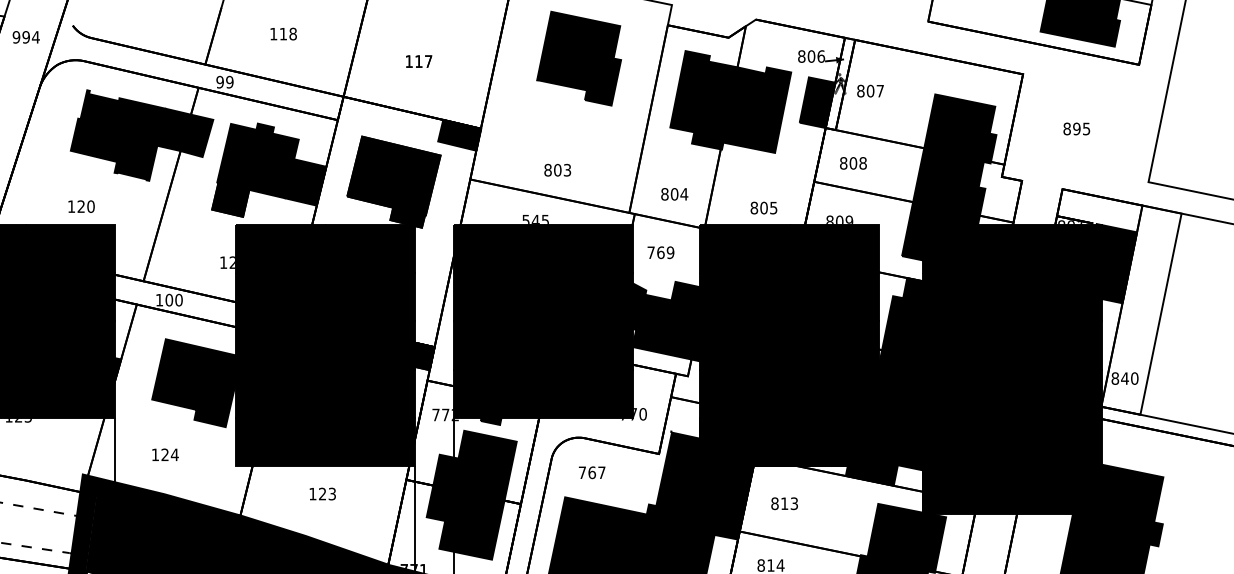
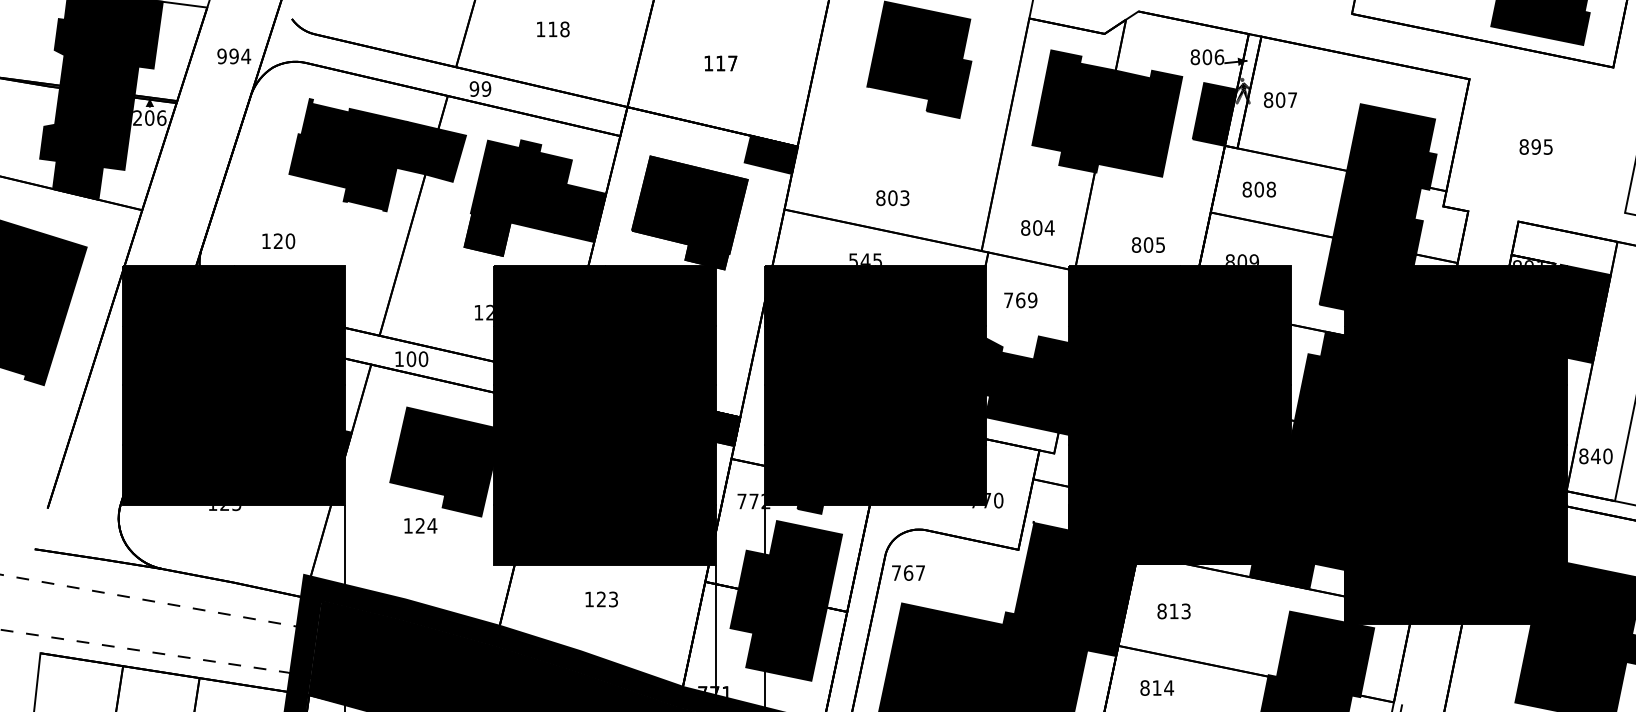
text: (26, 37) -> (234, 56), moved
text: (81, 206) -> (278, 241), moved
text: (165, 454) -> (420, 525), moved
text: (592, 472) -> (908, 572), moved

